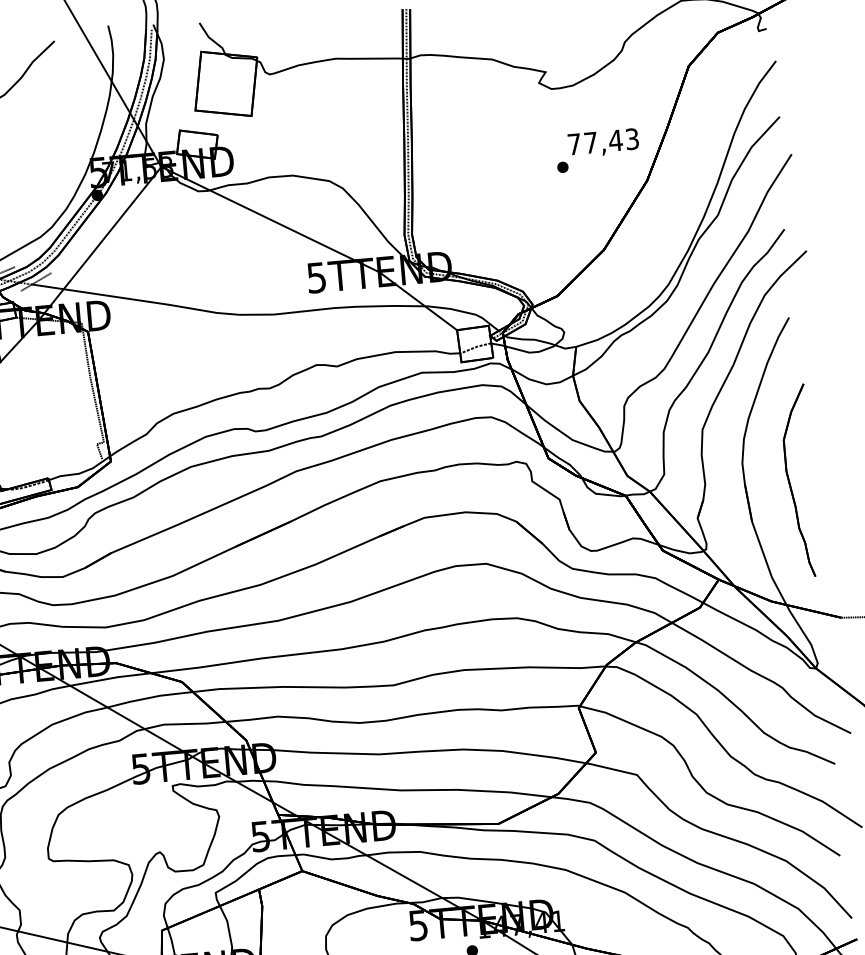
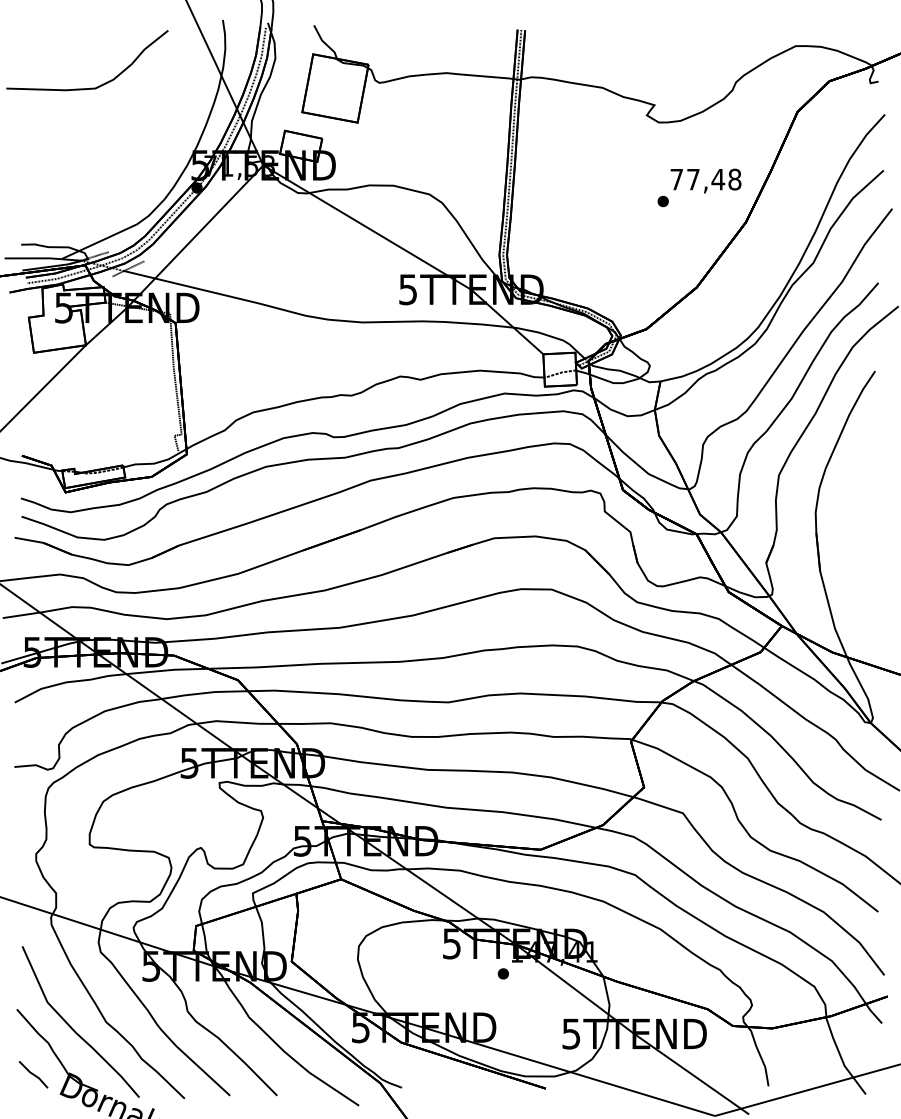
text: (631, 139) -> (734, 179), 77,43 -> 77,48
part: (791, 485) -> (862, 538), removed

